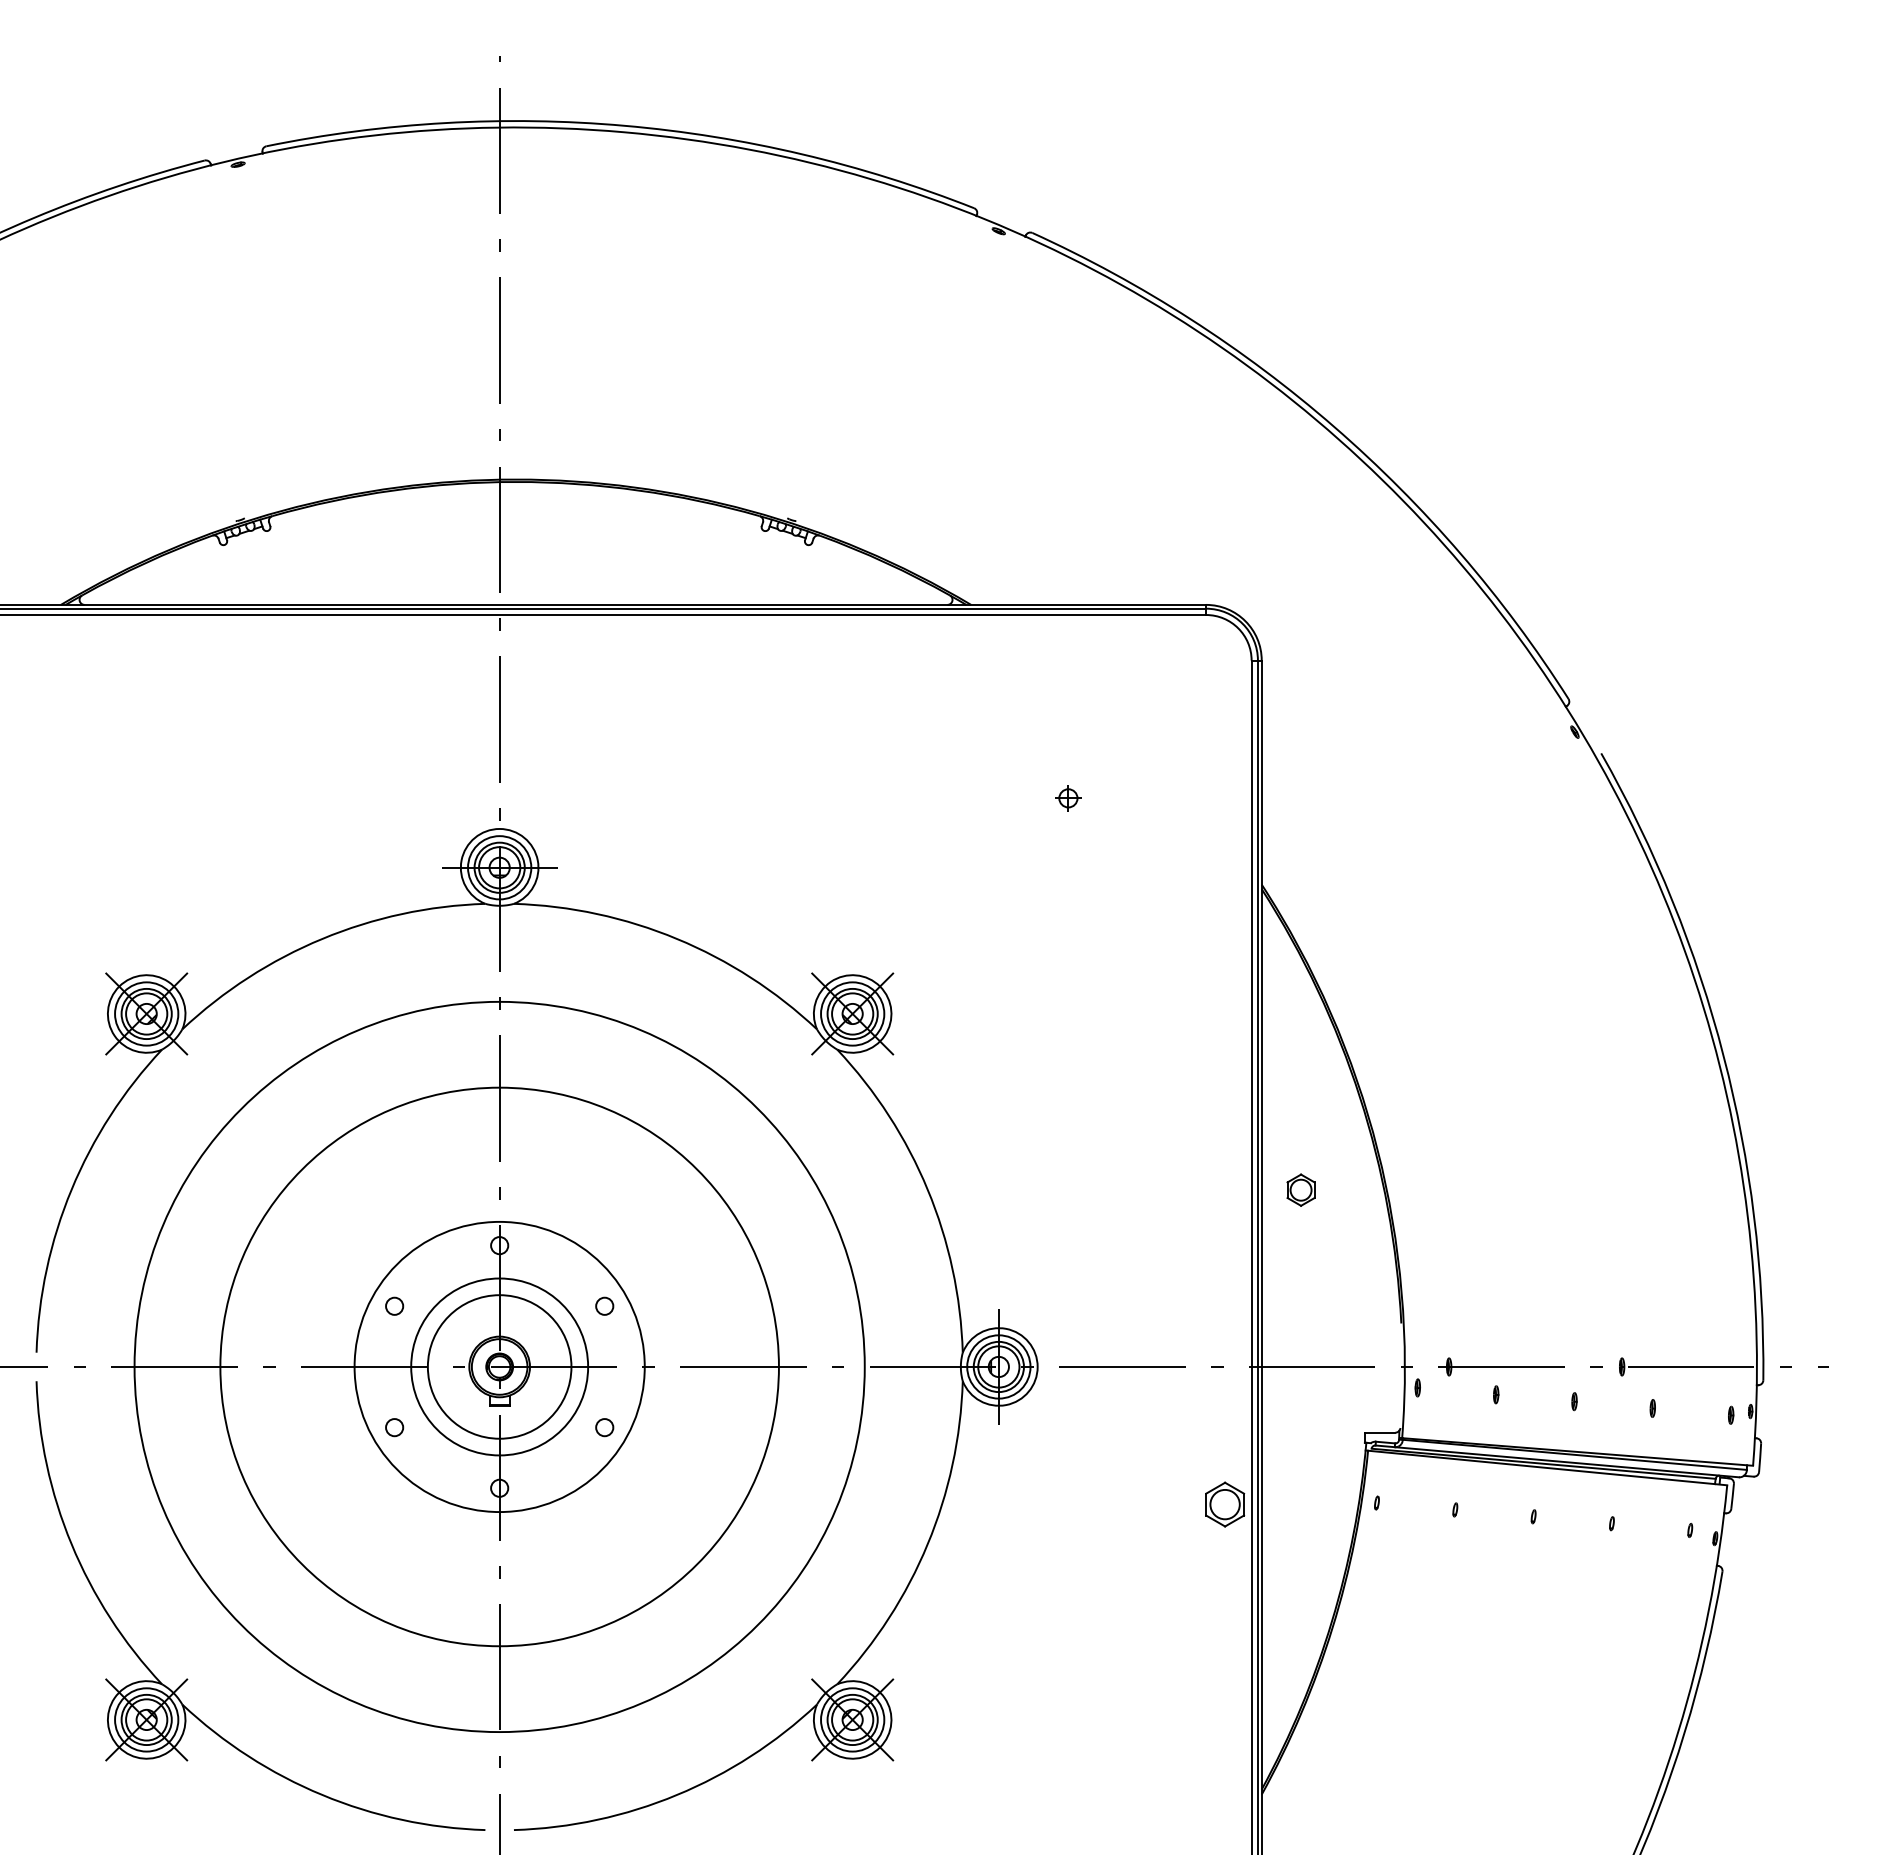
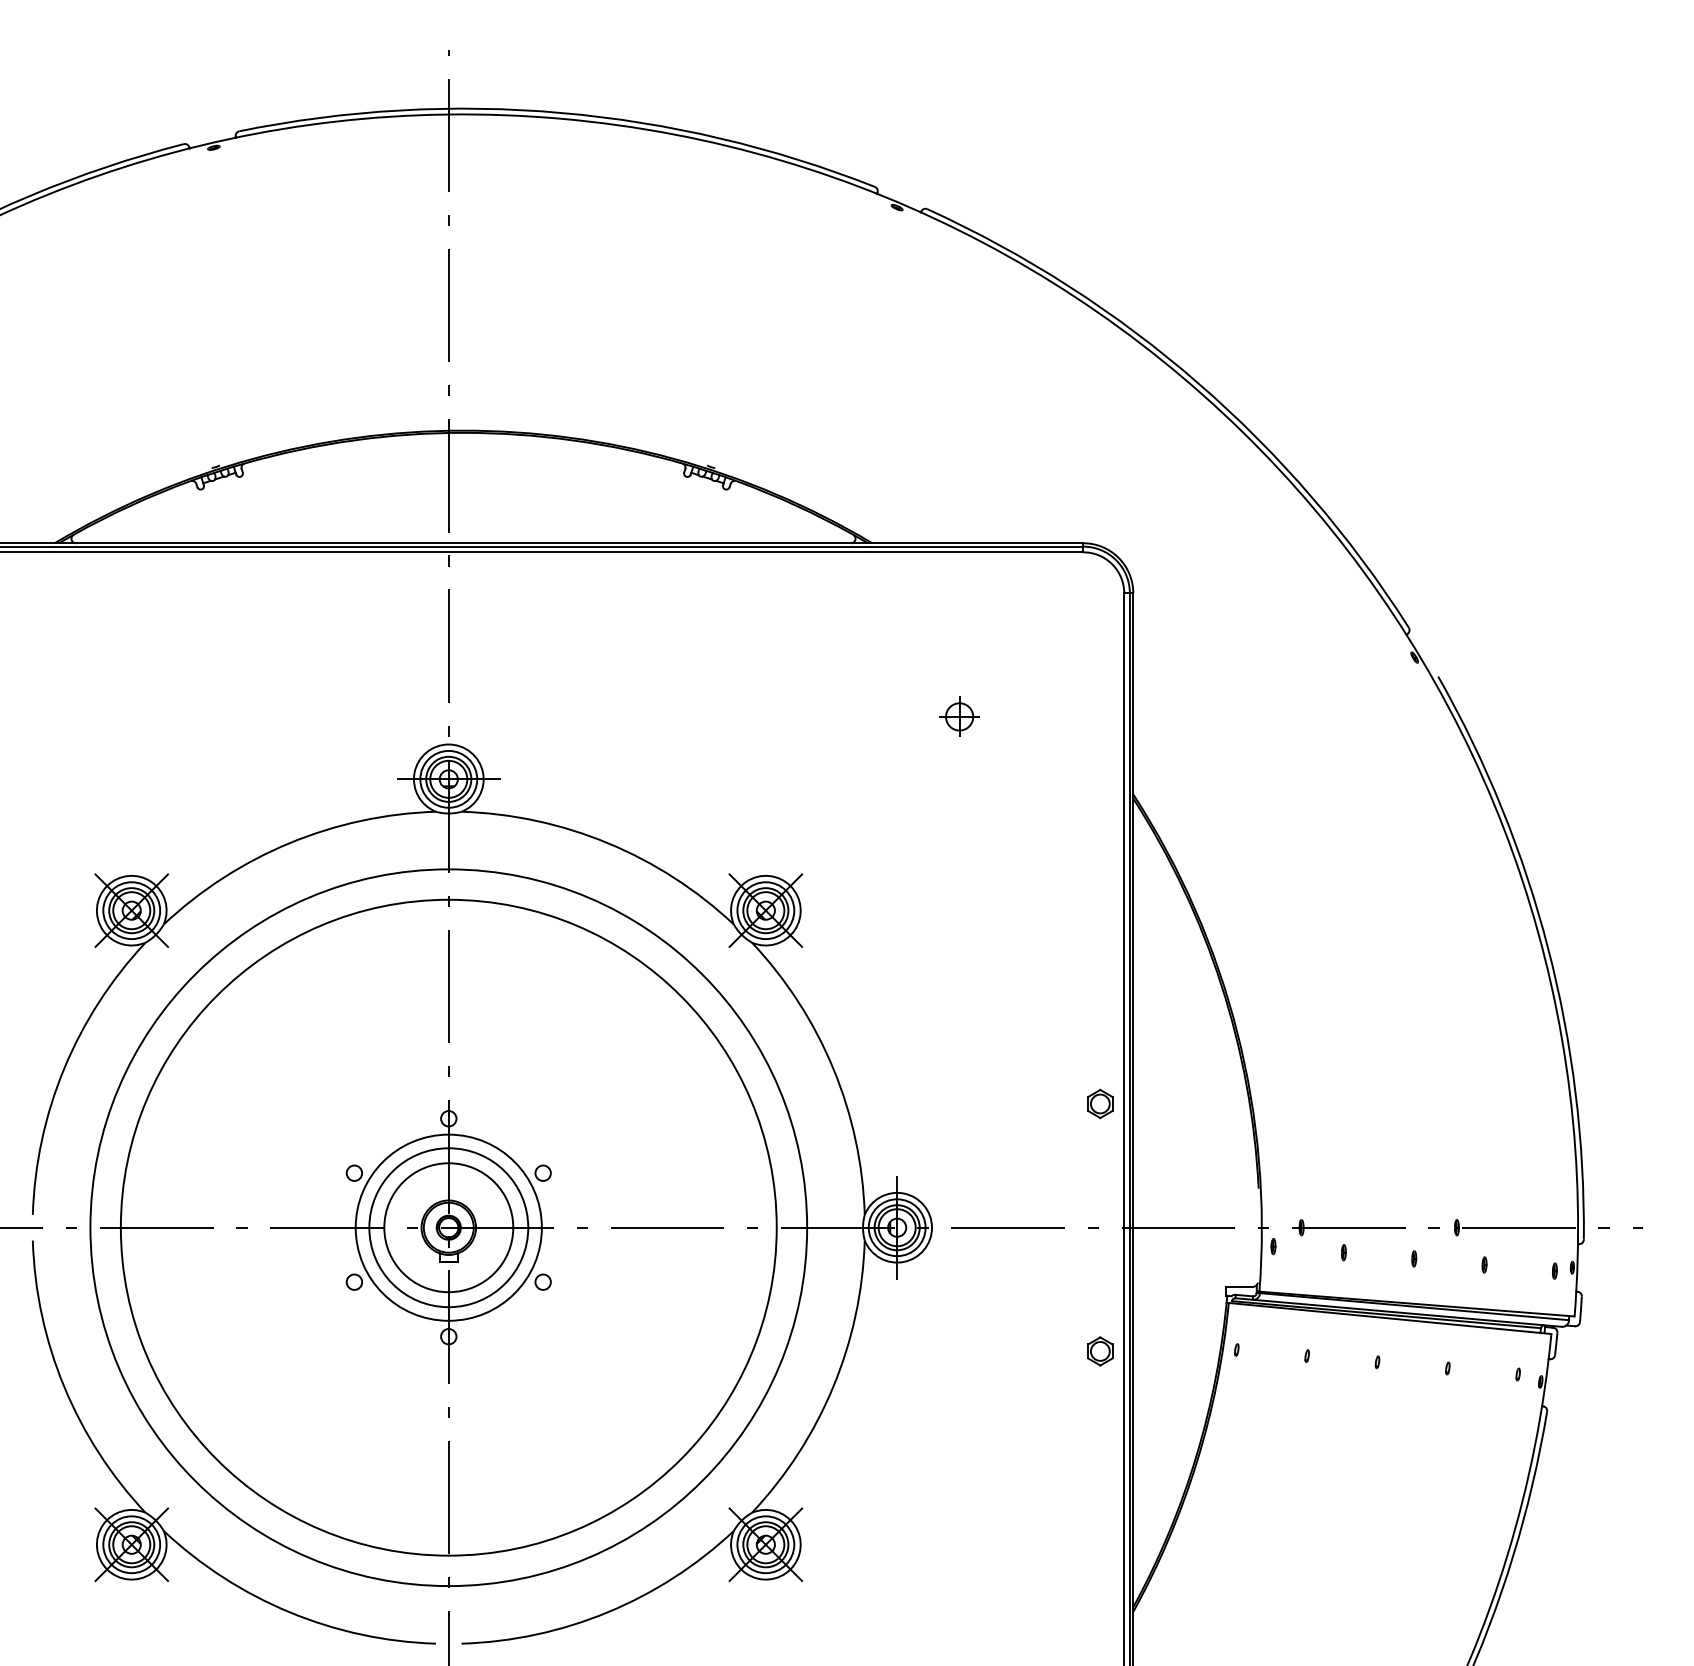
part: (1068, 798) -> (959, 717), size x1.67
part: (1300, 1189) -> (1099, 1103), moved
circle: (499, 1366) -> (448, 1227), size x0.71
circle: (499, 1366) -> (448, 1227), size x1.43
part: (1224, 1504) -> (1099, 1351), size x0.71

